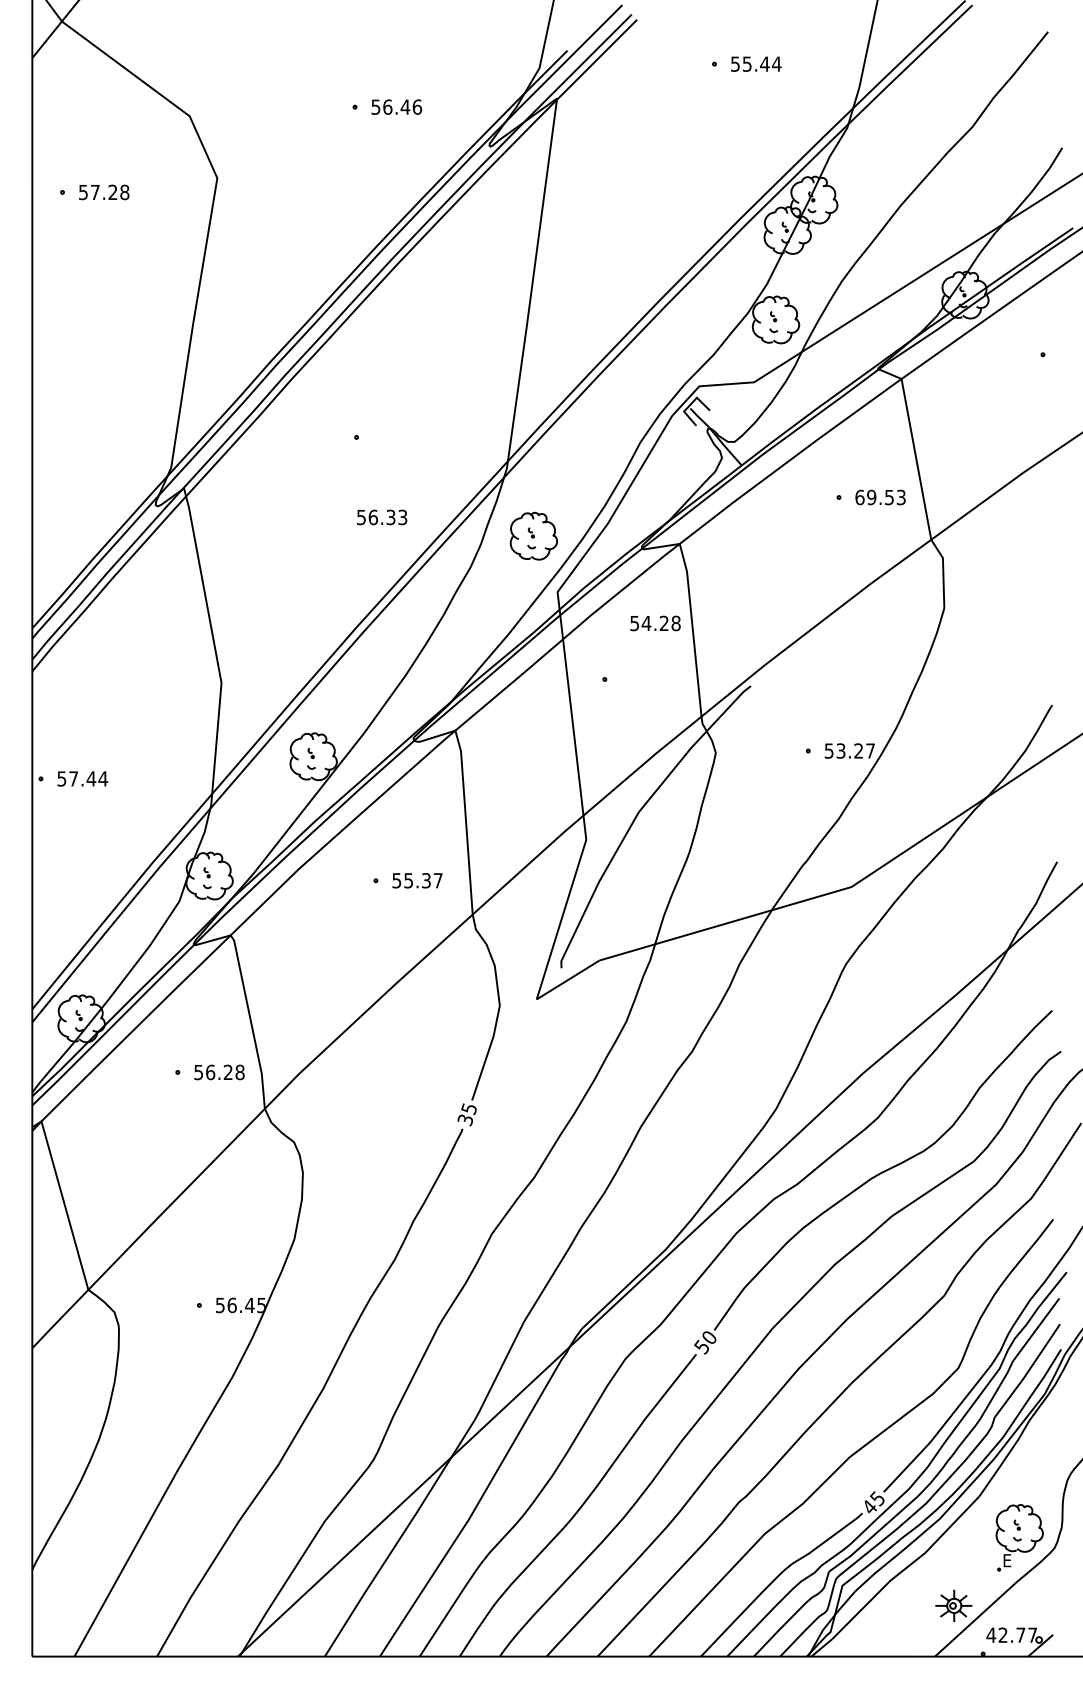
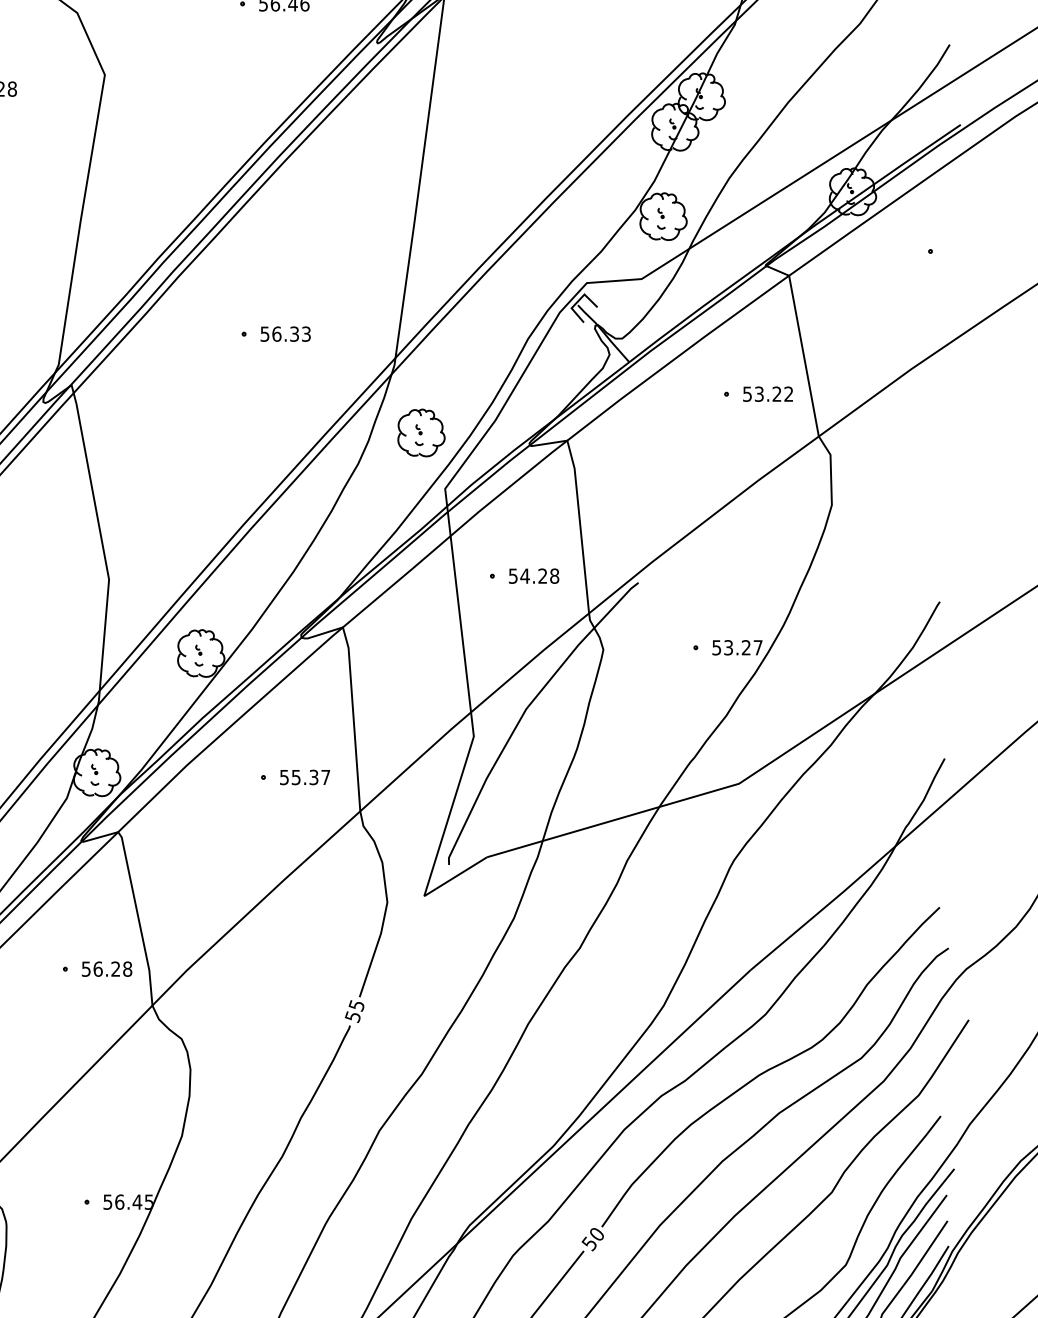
text: (880, 497) -> (768, 394), 69.53 -> 53.22
text: (382, 517) -> (286, 334), moved
text: (655, 623) -> (534, 576), moved
text: (464, 1118) -> (352, 1015), 35 -> 55

